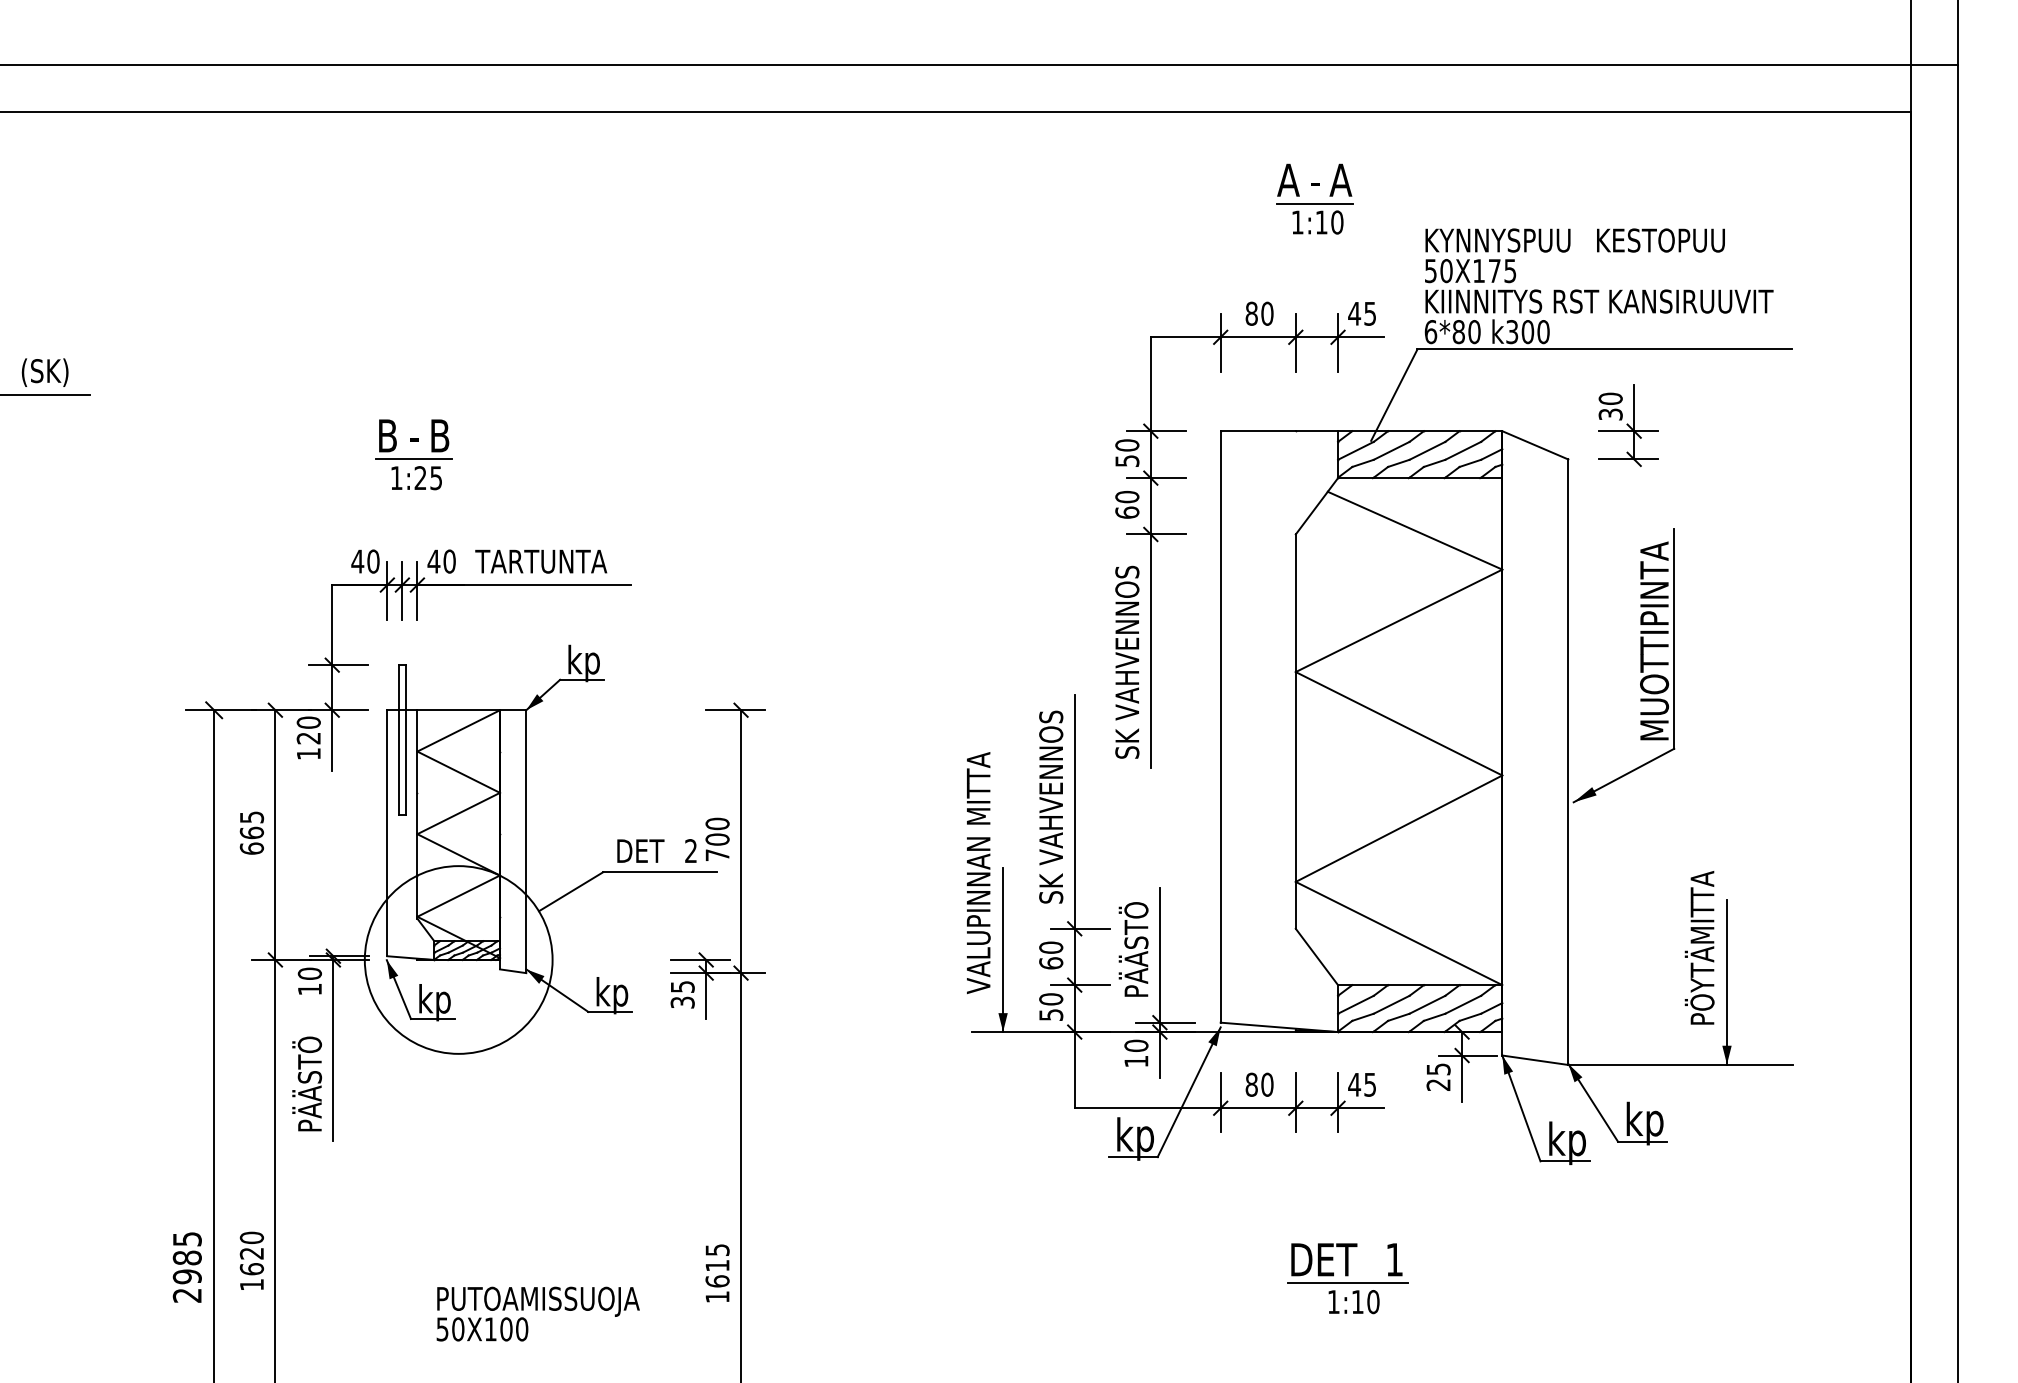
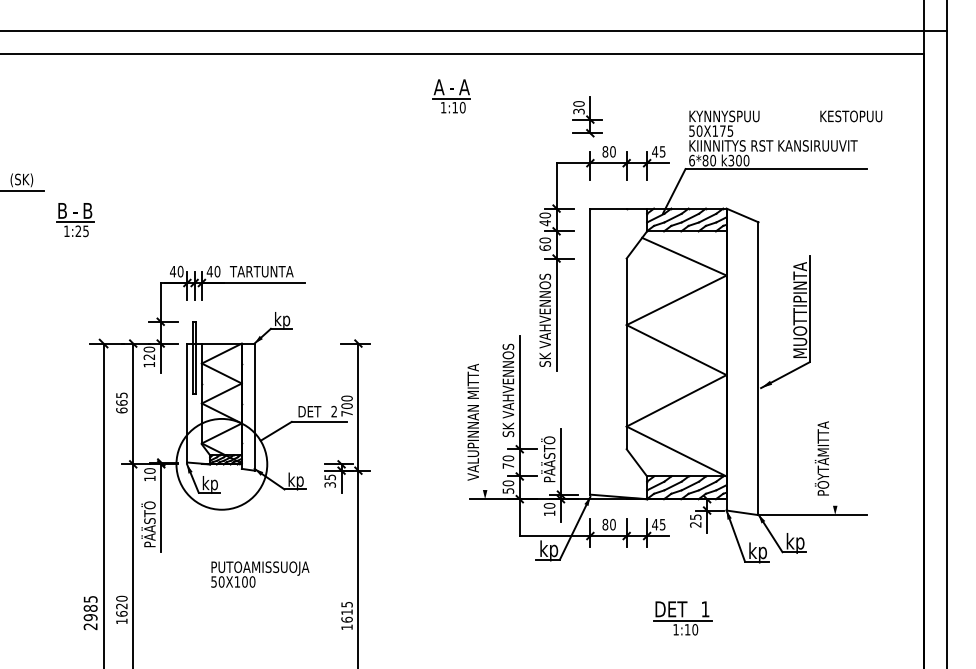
part: (1314, 199) -> (451, 96), moved
text: (1661, 240) -> (851, 116), moved
part: (1628, 424) -> (587, 116), moved
part: (414, 455) -> (75, 220), moved
text: (1127, 461) -> (545, 223), 50 -> 40
line: (1003, 949) -> (485, 459), removed
text: (1051, 962) -> (508, 465), 60 -> 70
line: (1727, 980) -> (835, 474), removed
part: (1347, 1278) -> (682, 618), moved
text: (538, 1313) -> (260, 574), moved

